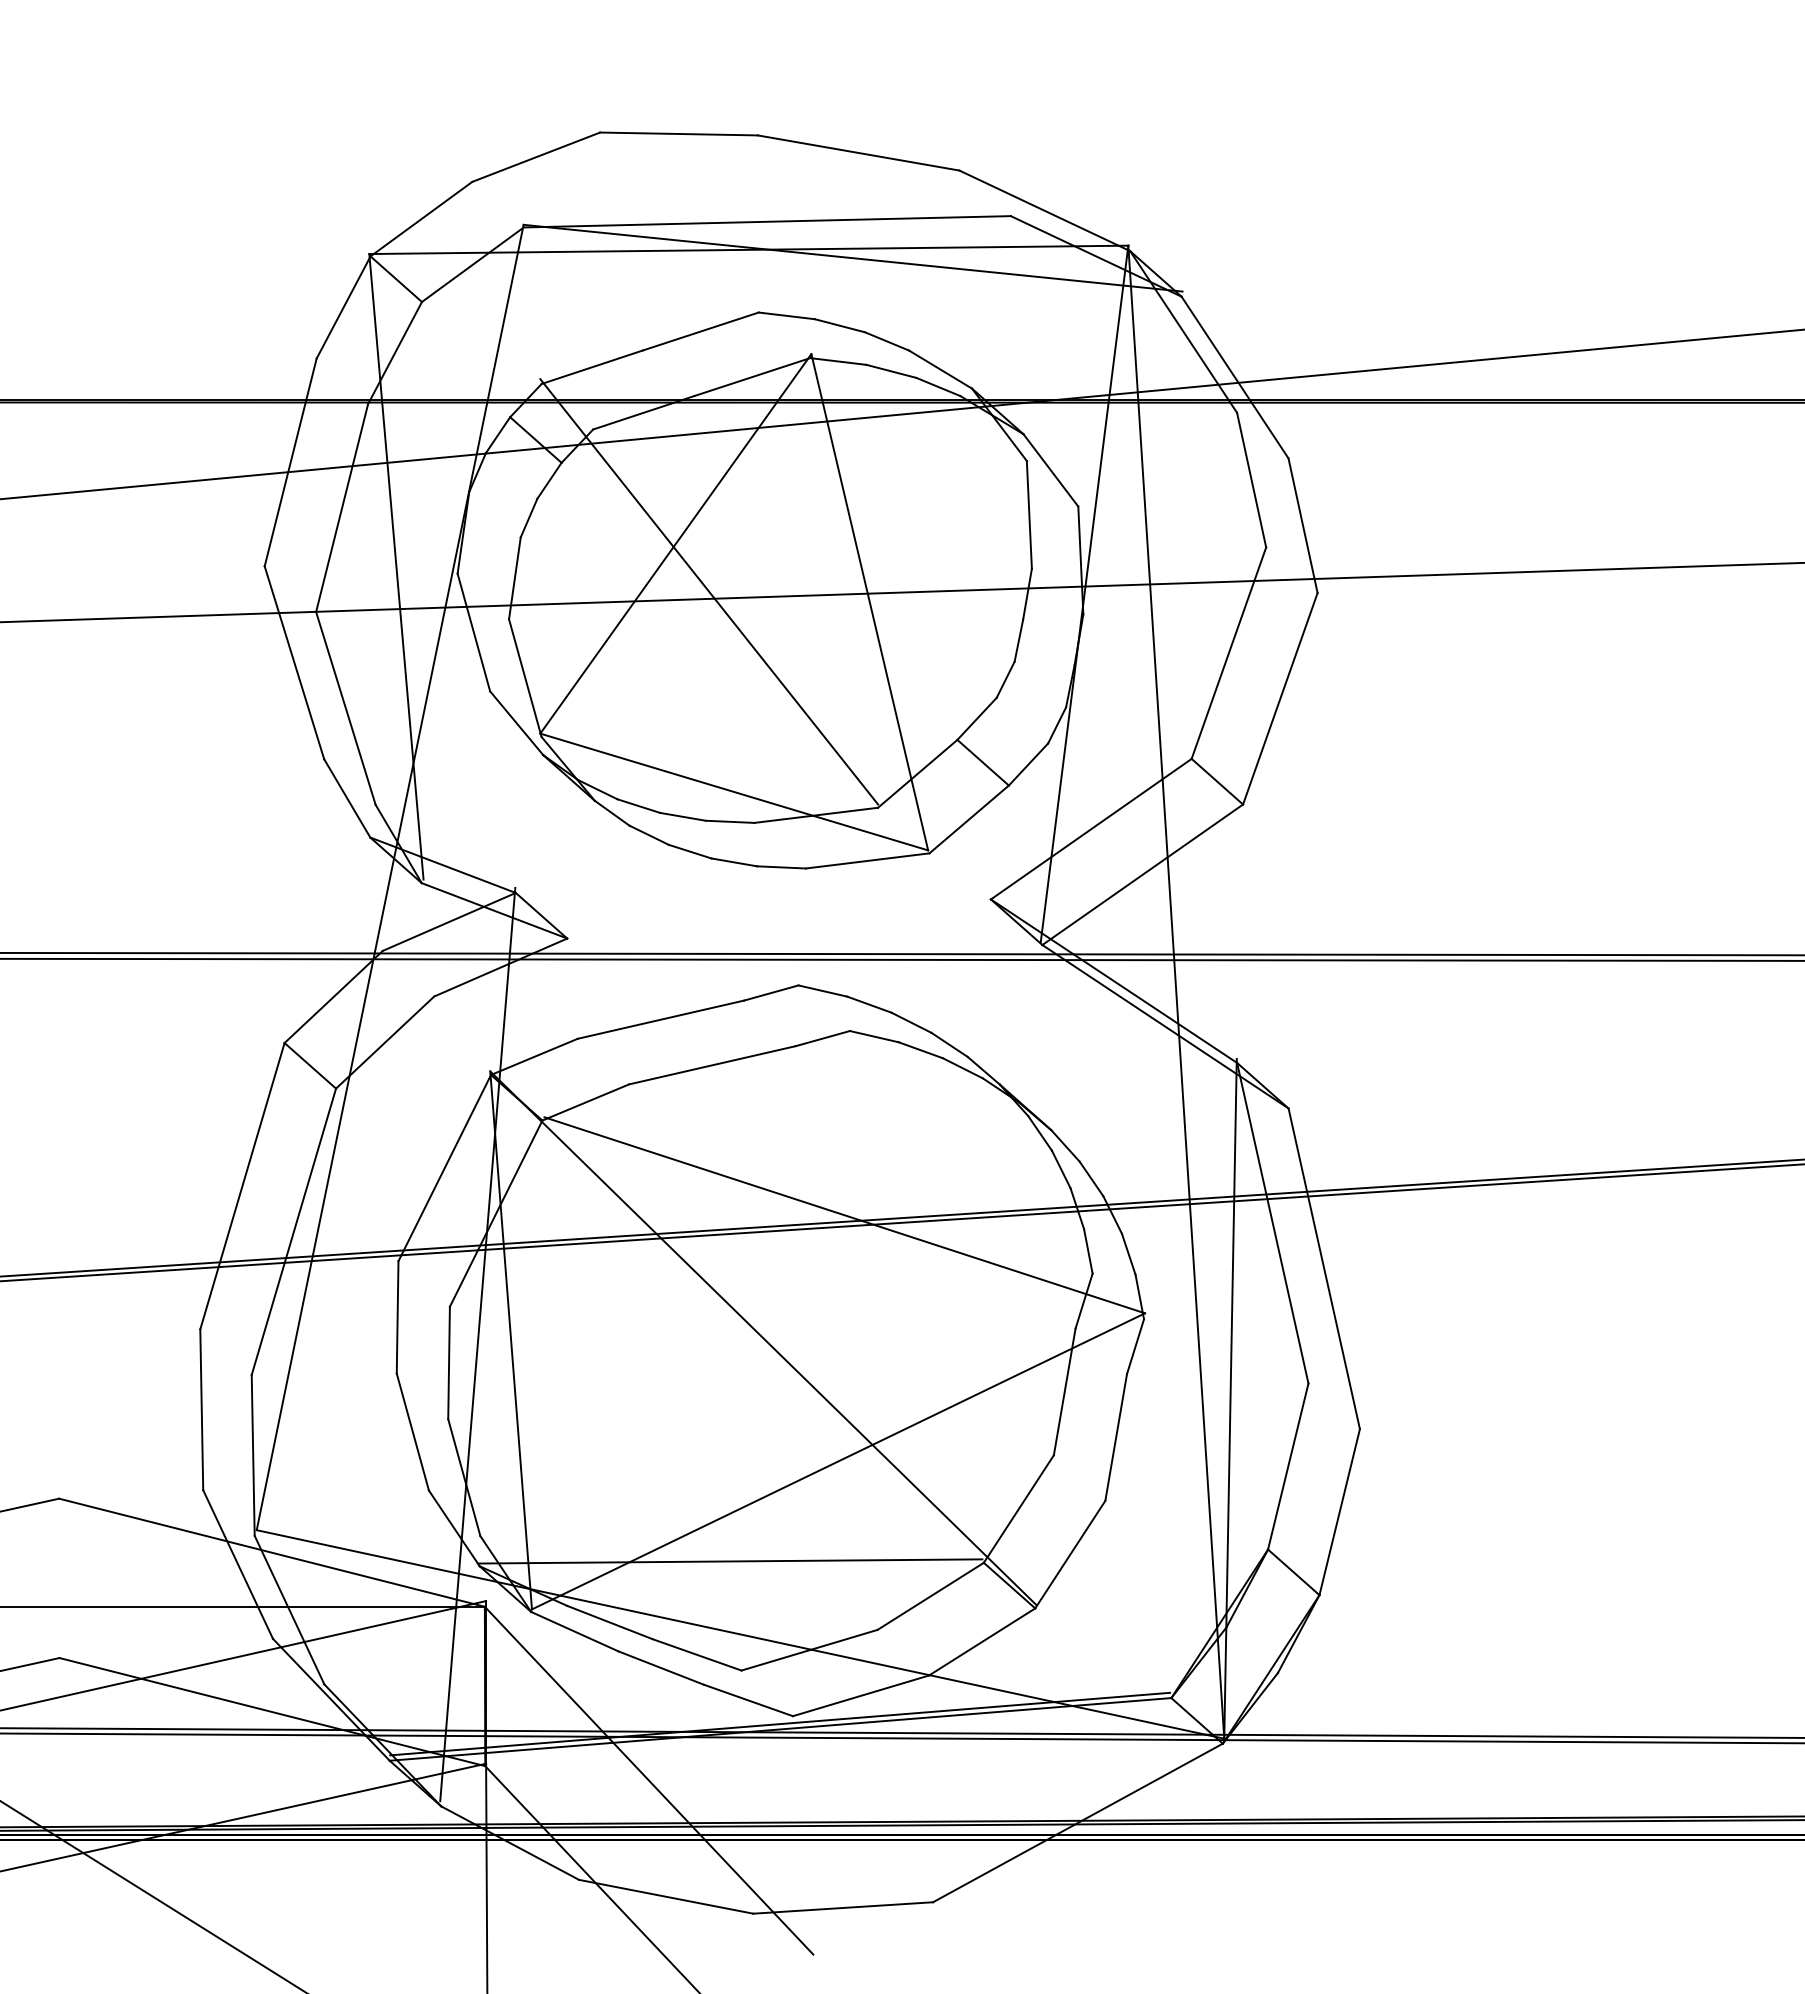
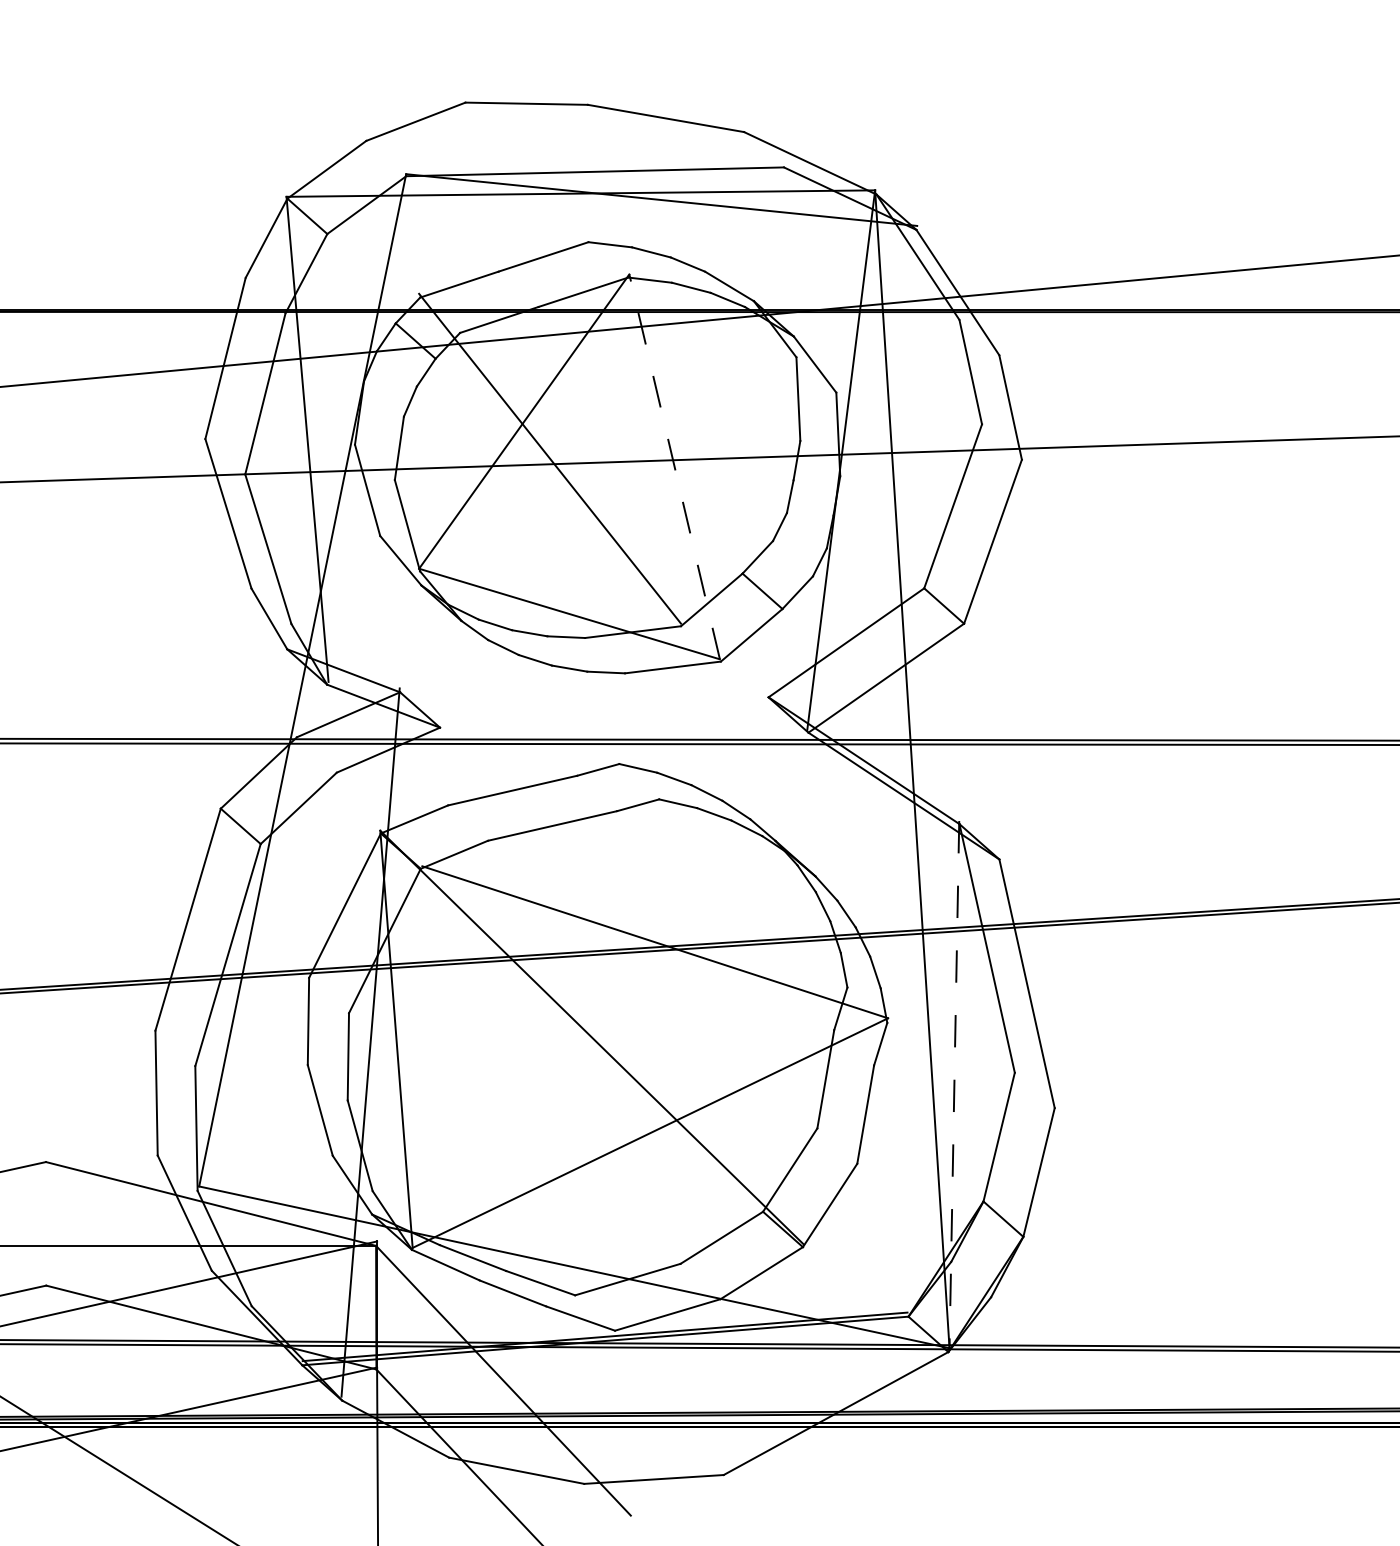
line: (869, 602) -> (674, 467), solid -> dashed
line: (1230, 1398) -> (954, 1084), solid -> dashed
line: (729, 1561) -> (565, 1210), removed

